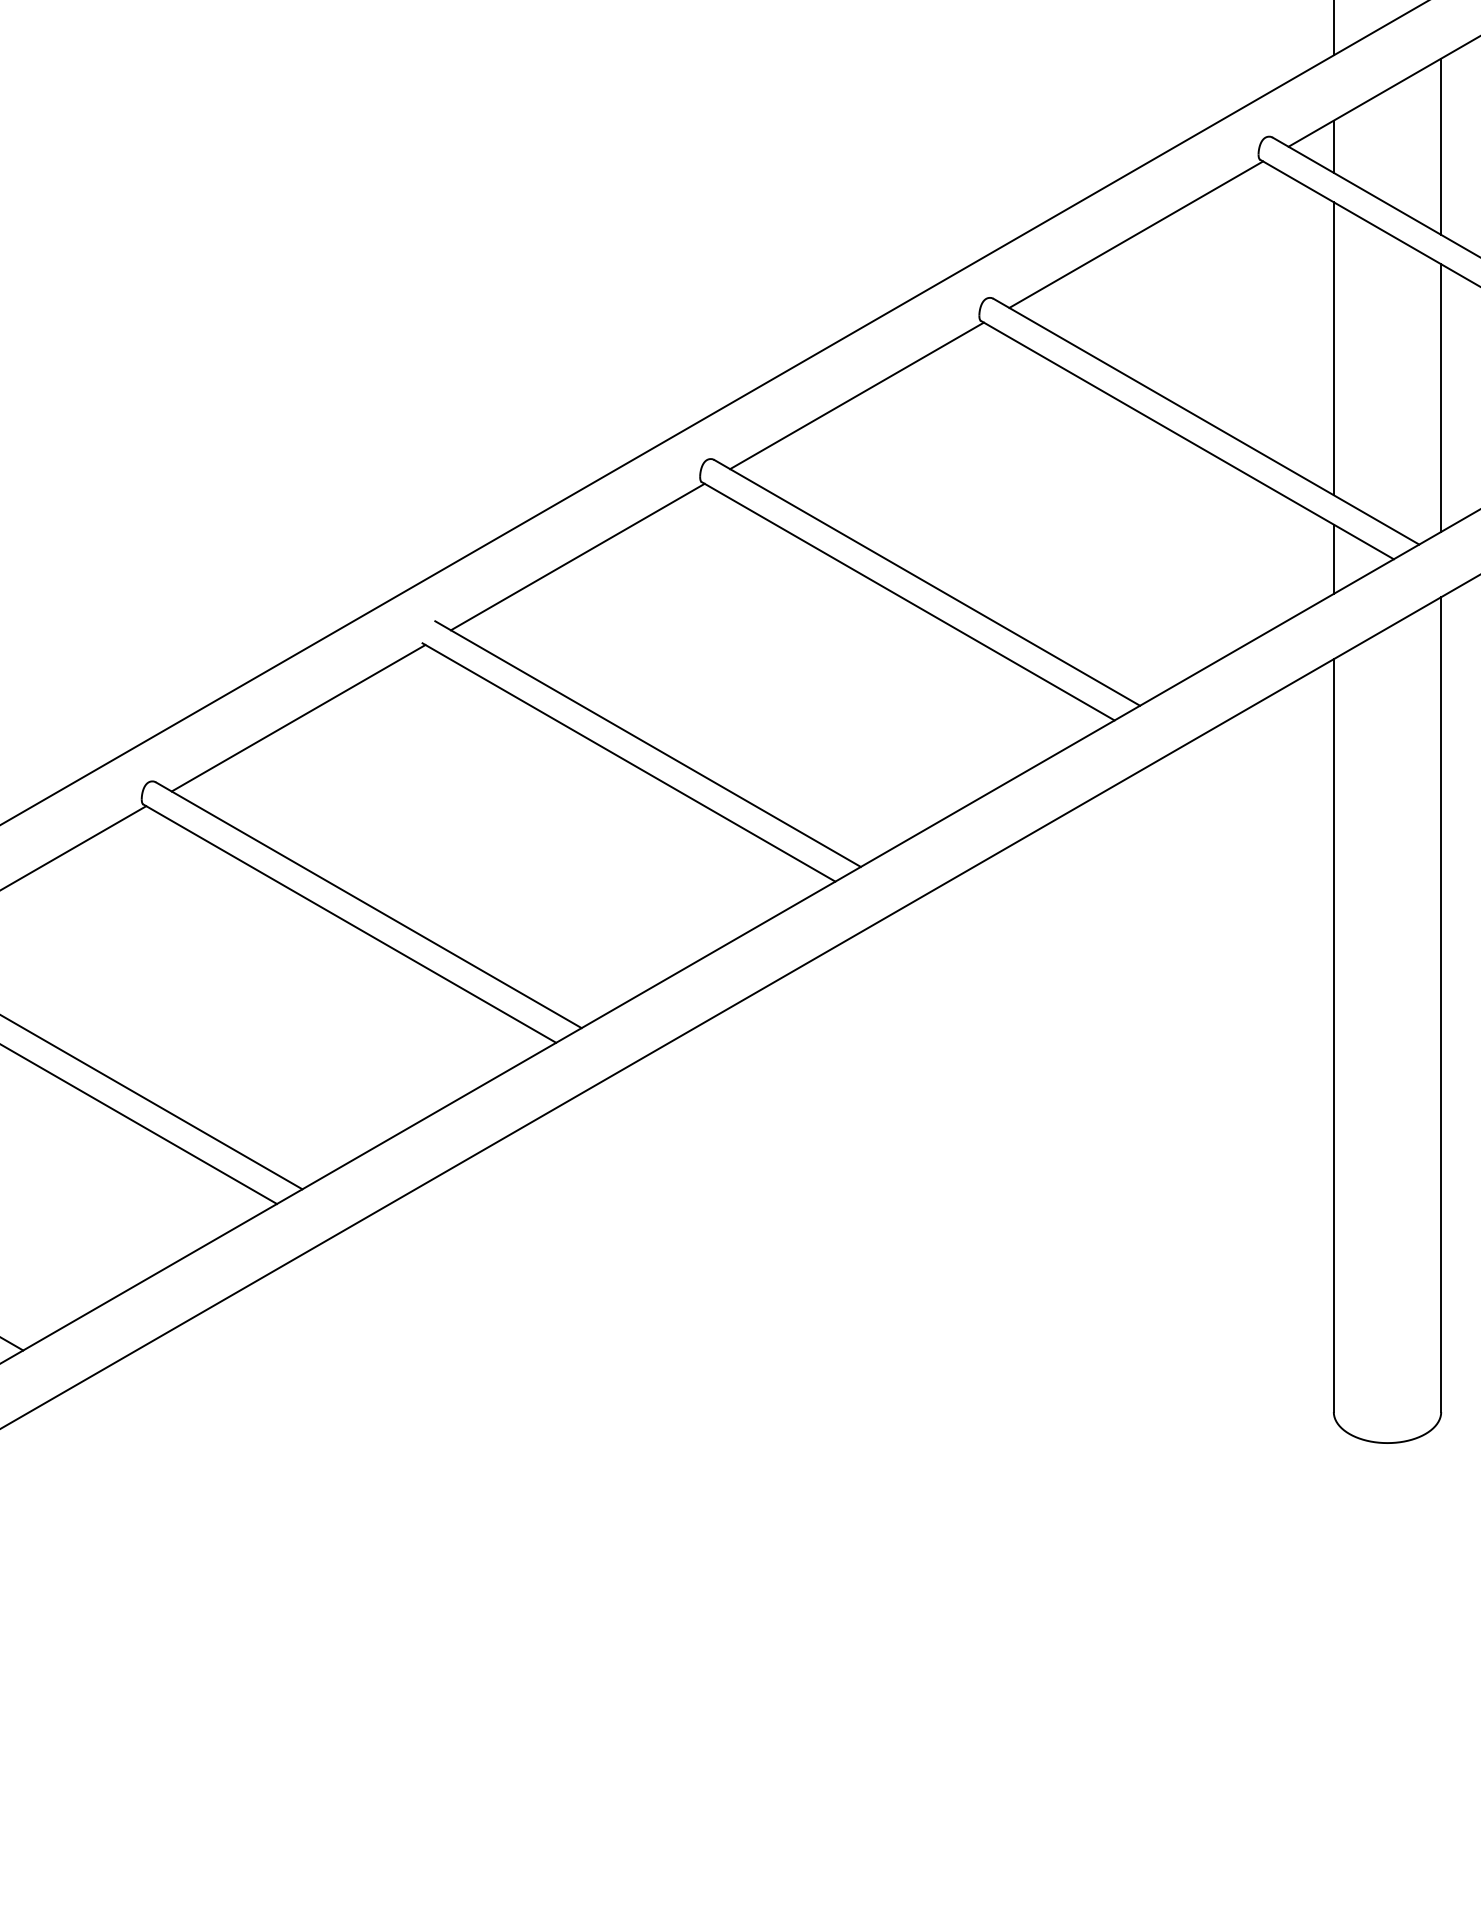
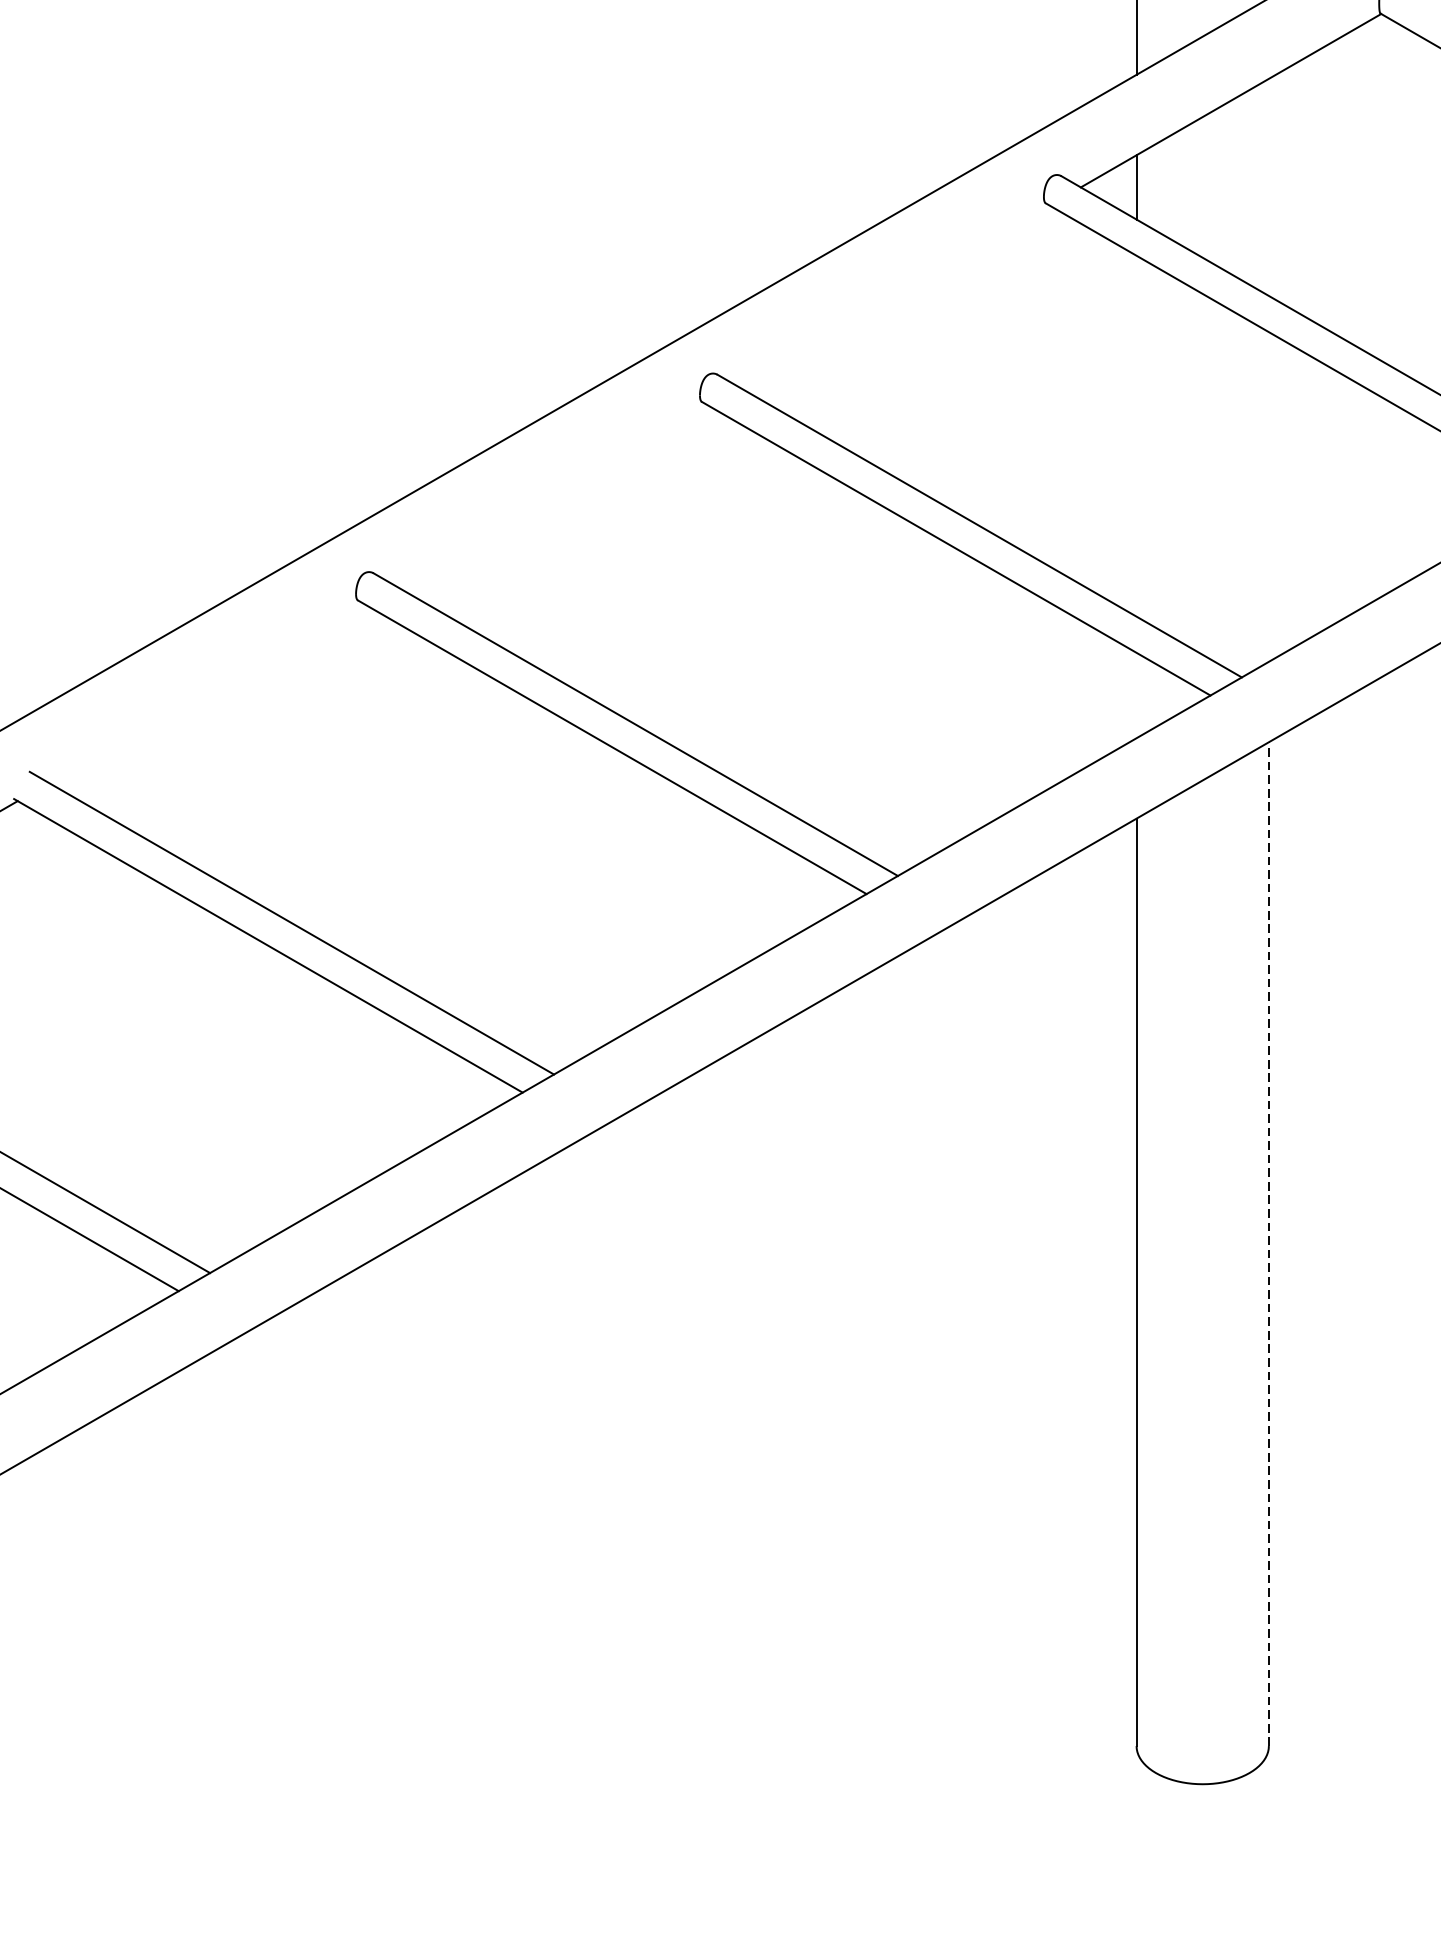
line: (1441, 146) -> (1269, 187), removed
line: (1136, 234) -> (893, 295), removed
line: (1333, 348) -> (1136, 435), removed
line: (856, 395) -> (548, 493), removed
line: (1441, 397) -> (1269, 496), removed
line: (577, 556) -> (204, 692), removed
line: (1333, 558) -> (1136, 694), removed
line: (1441, 1004) -> (1269, 1243), solid -> dashed

